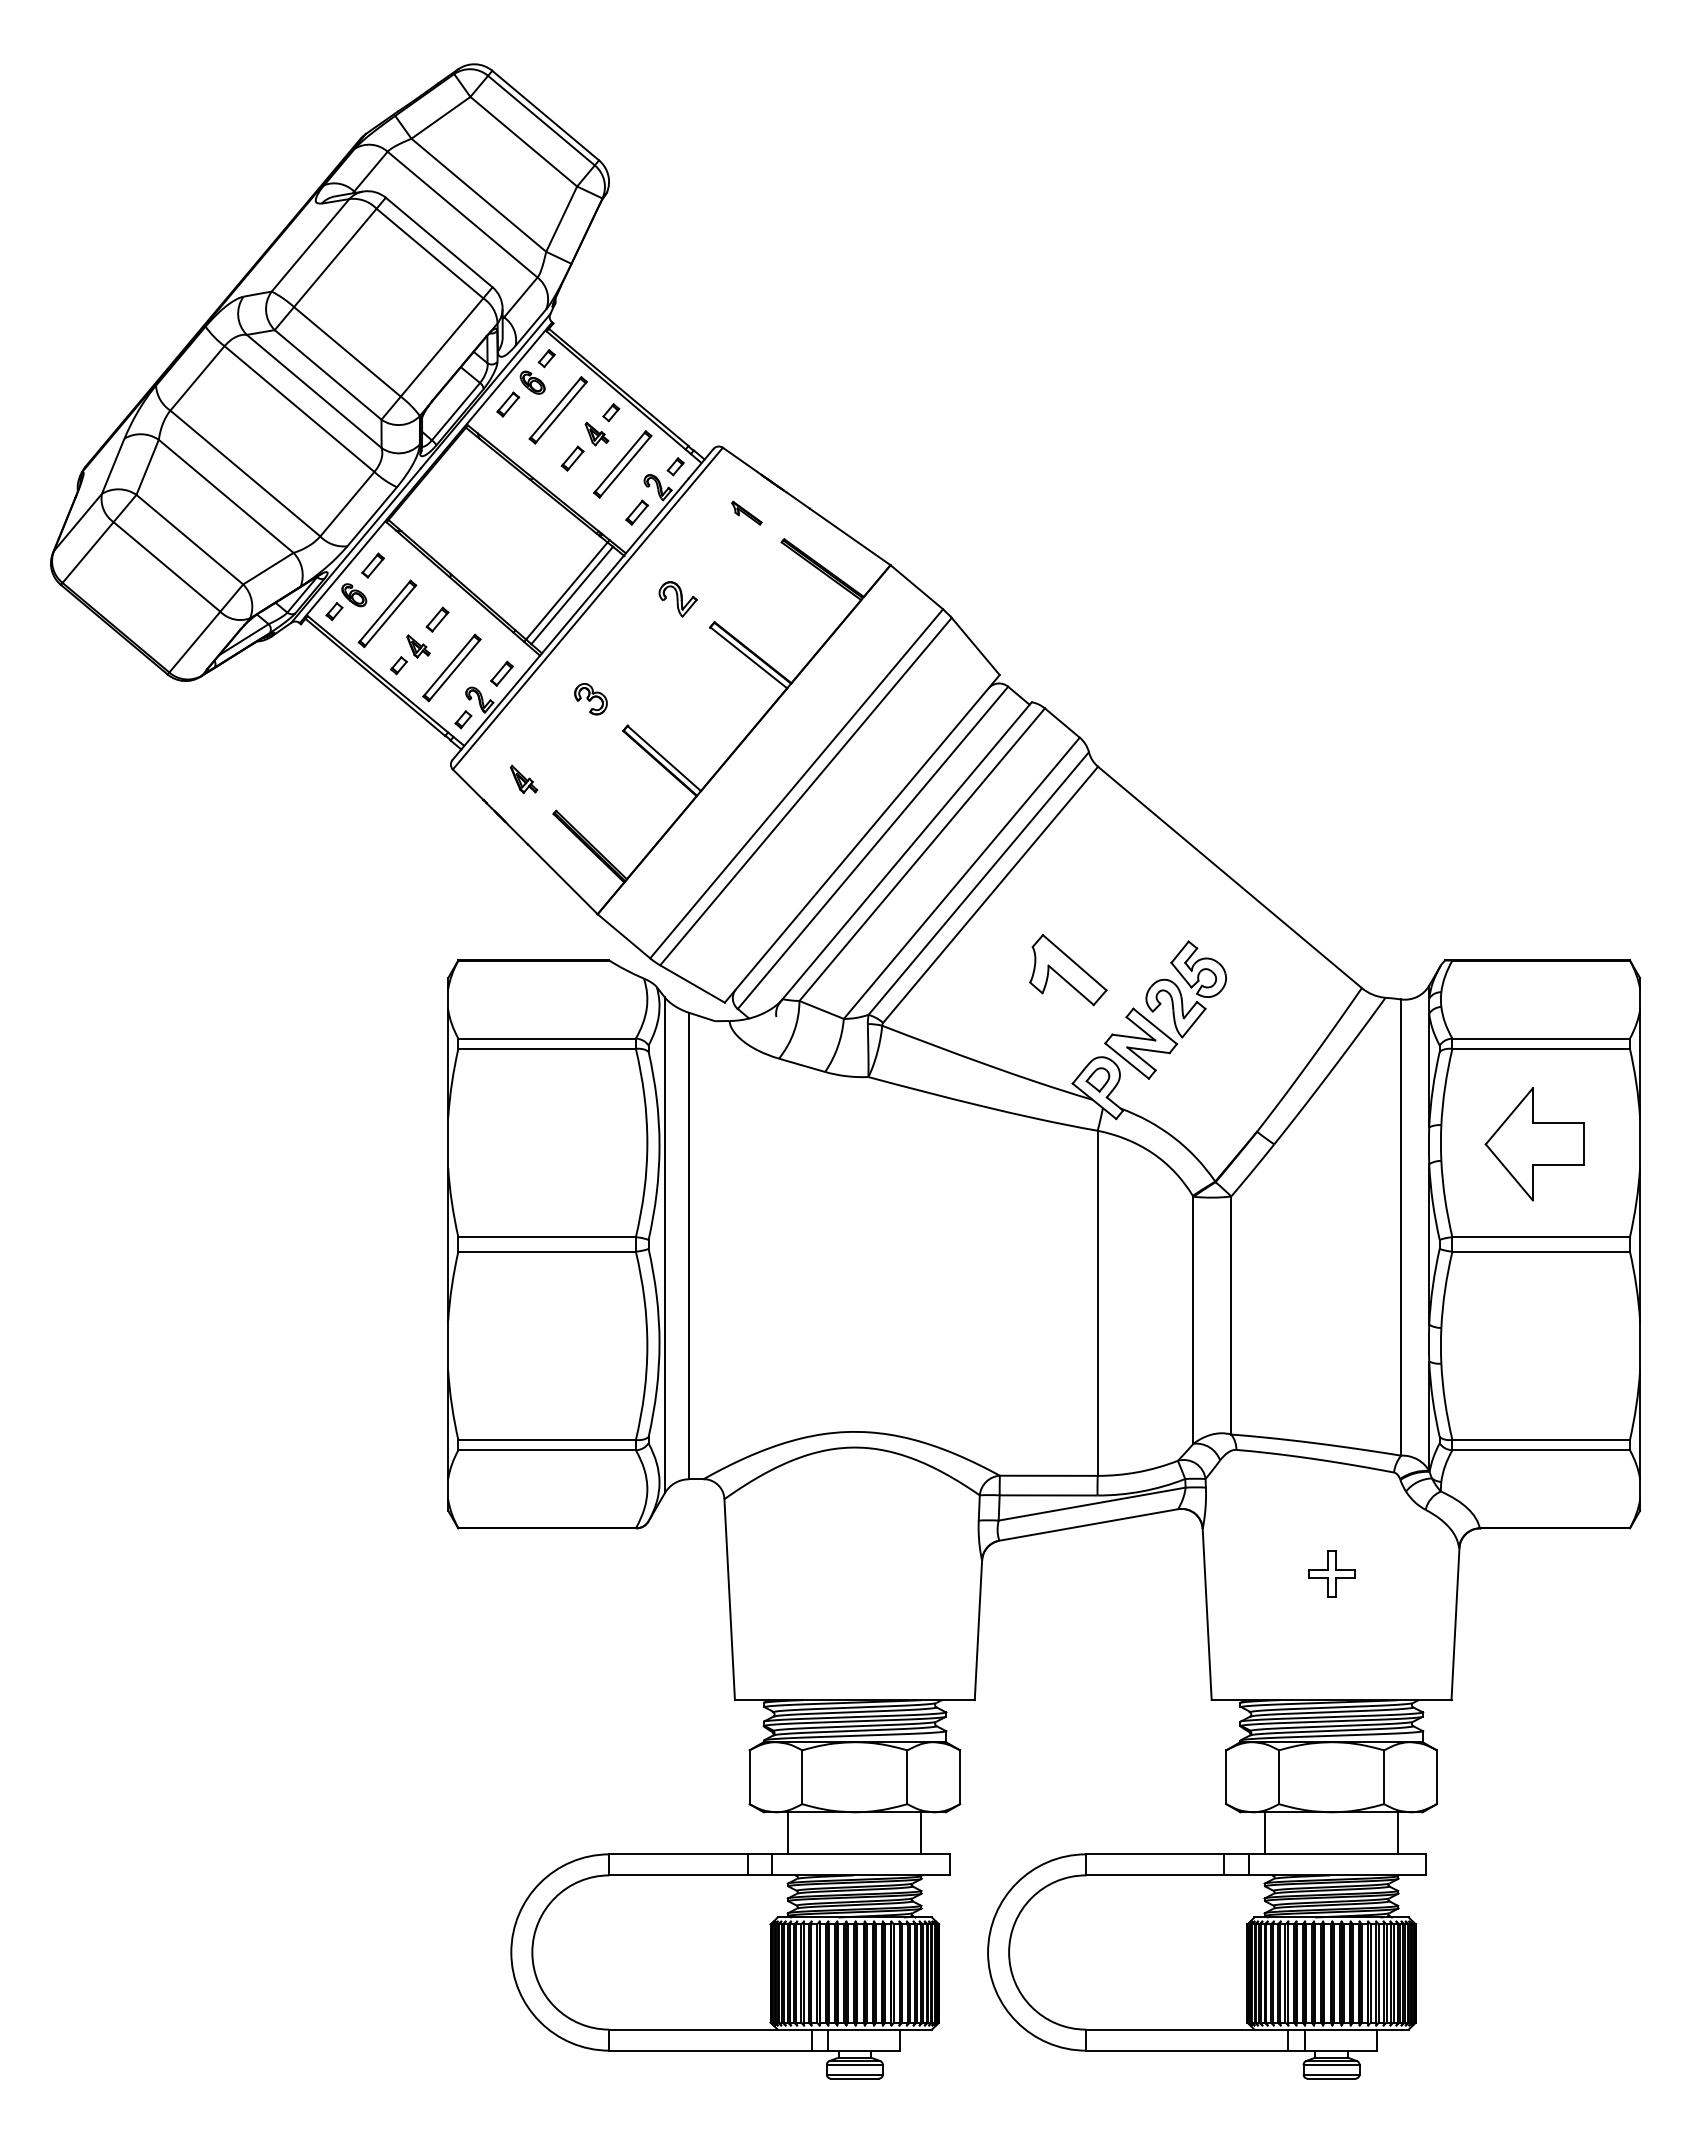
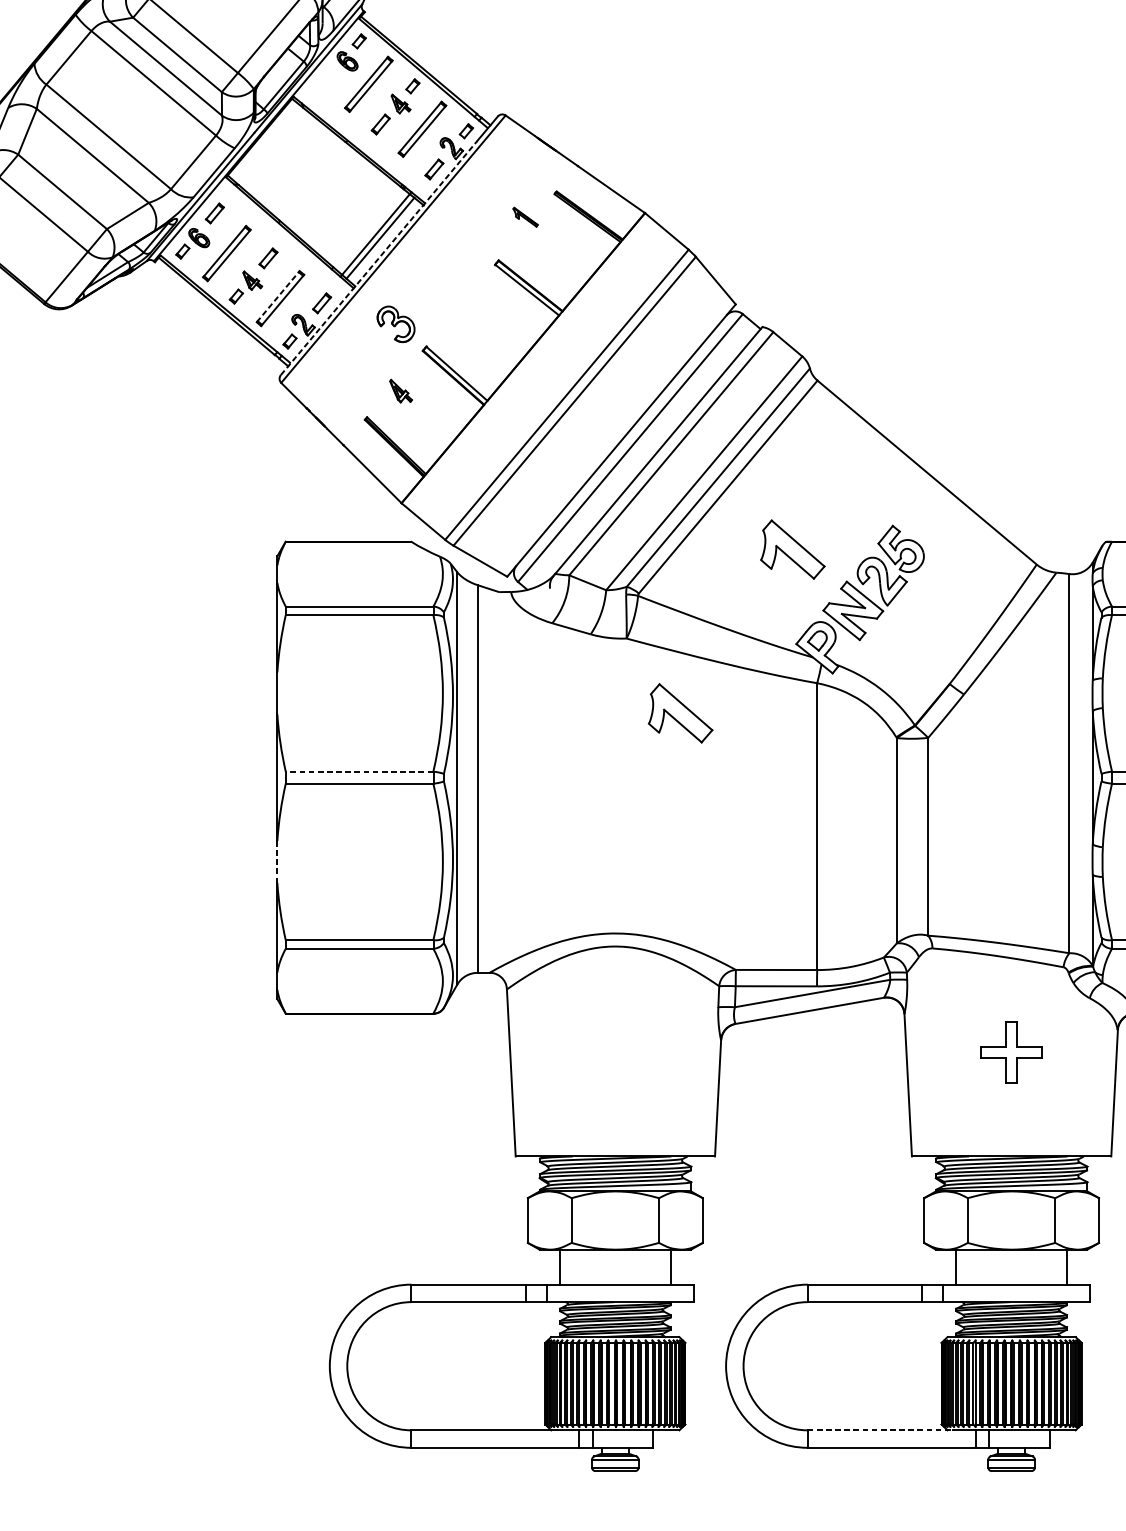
part: (508, 404) -> (327, 79), removed
part: (746, 512) -> (525, 216), moved
part: (677, 599) -> (467, 241), removed
line: (570, 619) -> (378, 258), solid -> dashed
line: (449, 665) -> (278, 296), solid -> dashed
part: (590, 699) -> (395, 324), size x1.4
part: (523, 778) -> (400, 390), moved
part: (933, 1167) -> (680, 713), added
line: (547, 1237) -> (359, 771), solid -> dashed
line: (448, 1346) -> (277, 862), solid -> dashed
part: (1331, 1573) -> (1011, 1051), size x1.6
line: (1173, 2029) -> (880, 1430), solid -> dashed

